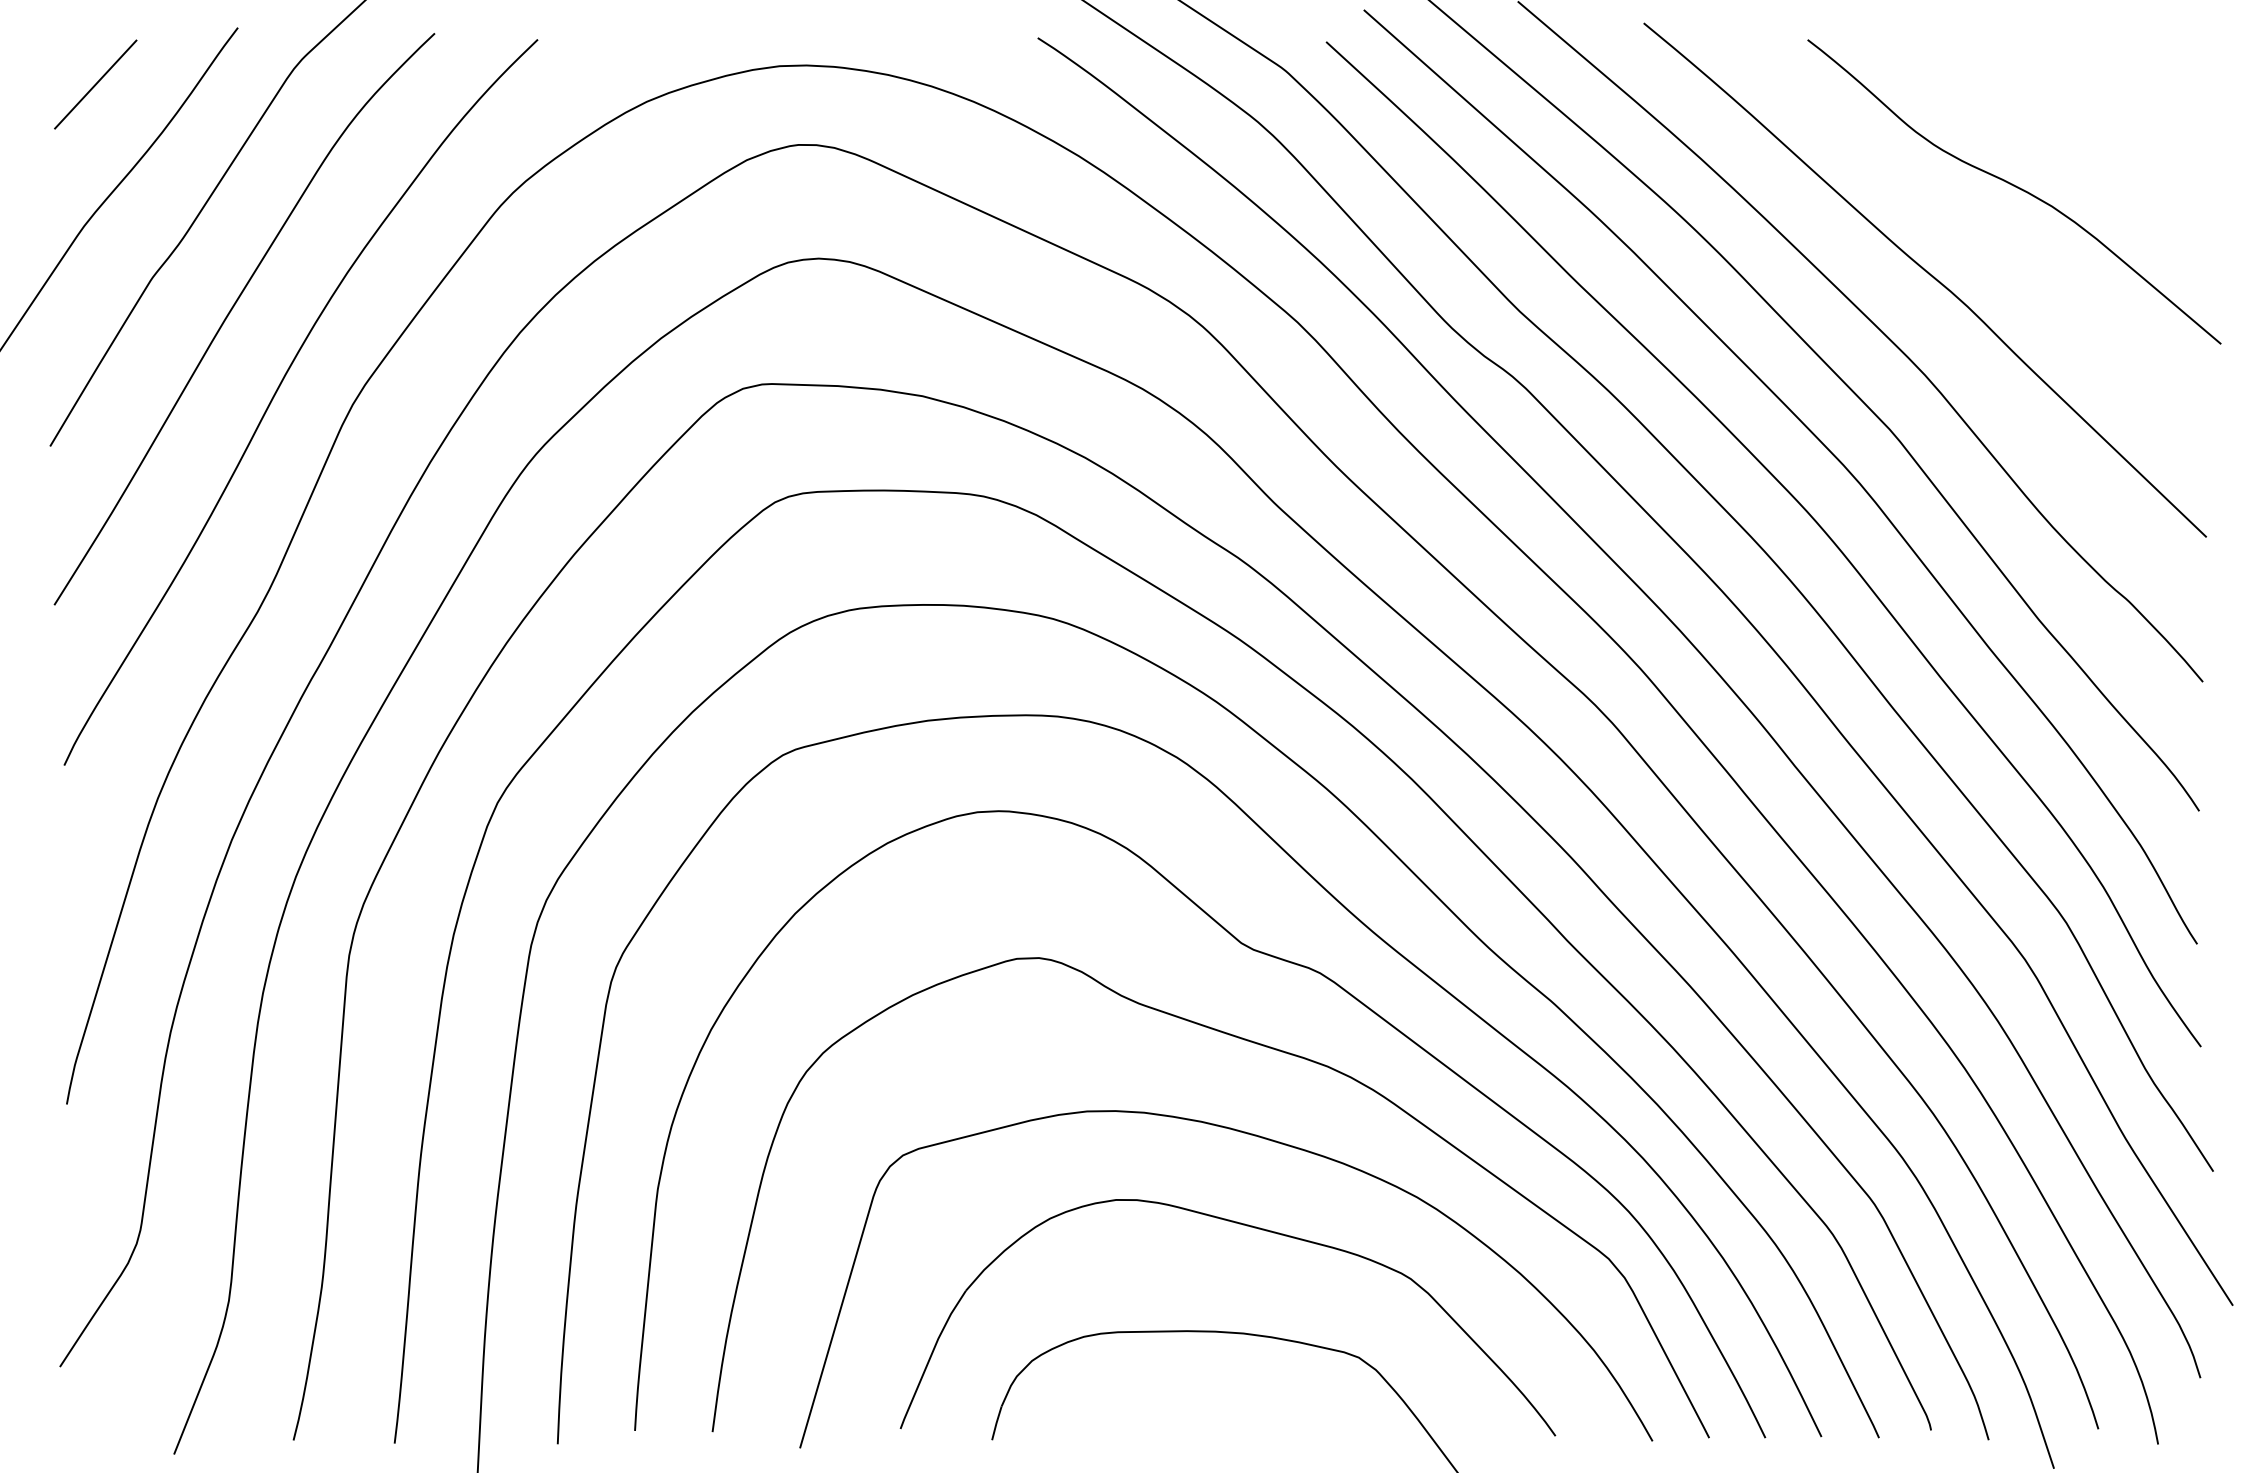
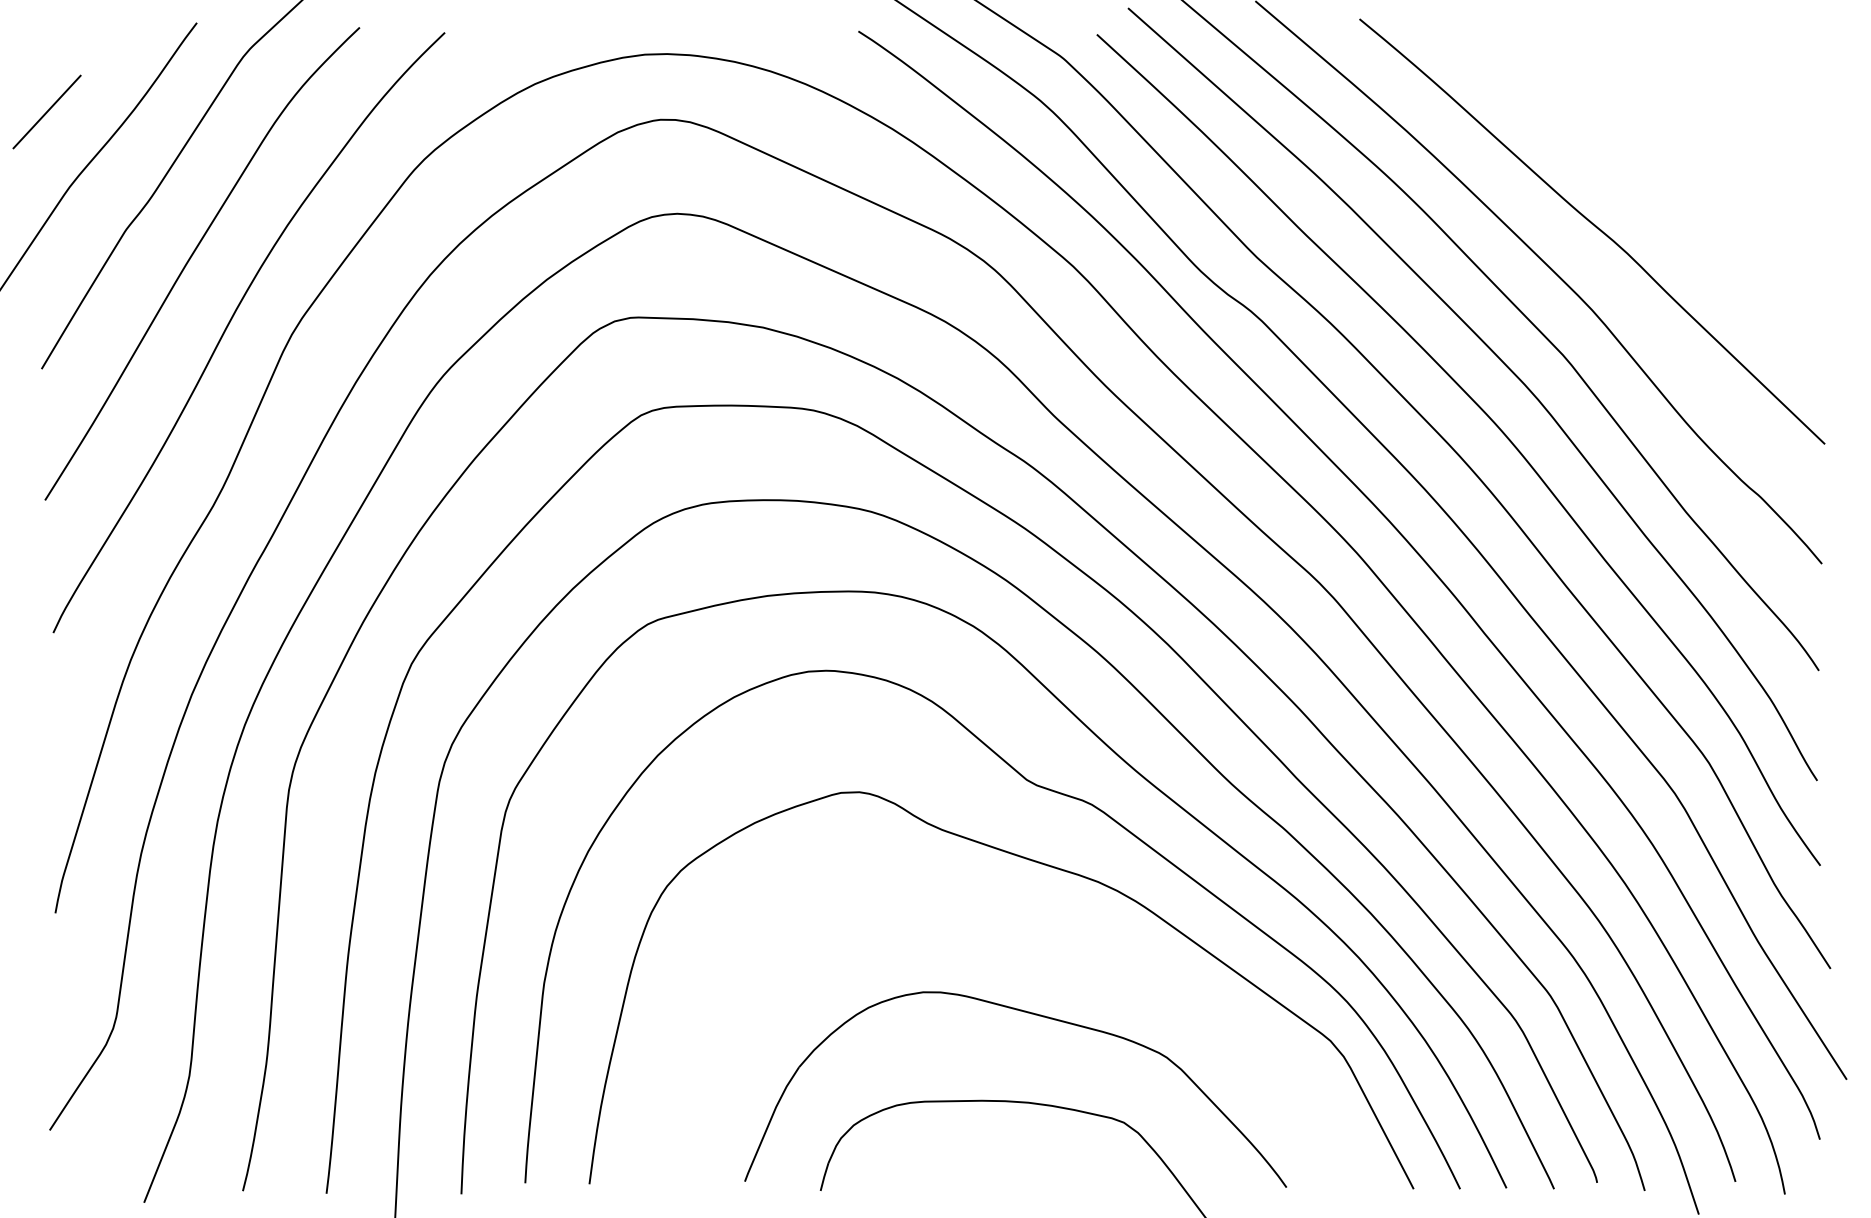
line: (95, 84) -> (46, 111), moved
curve: (2015, 187) -> (1666, 154), removed
curve: (1264, 1139) -> (1045, 942), removed

